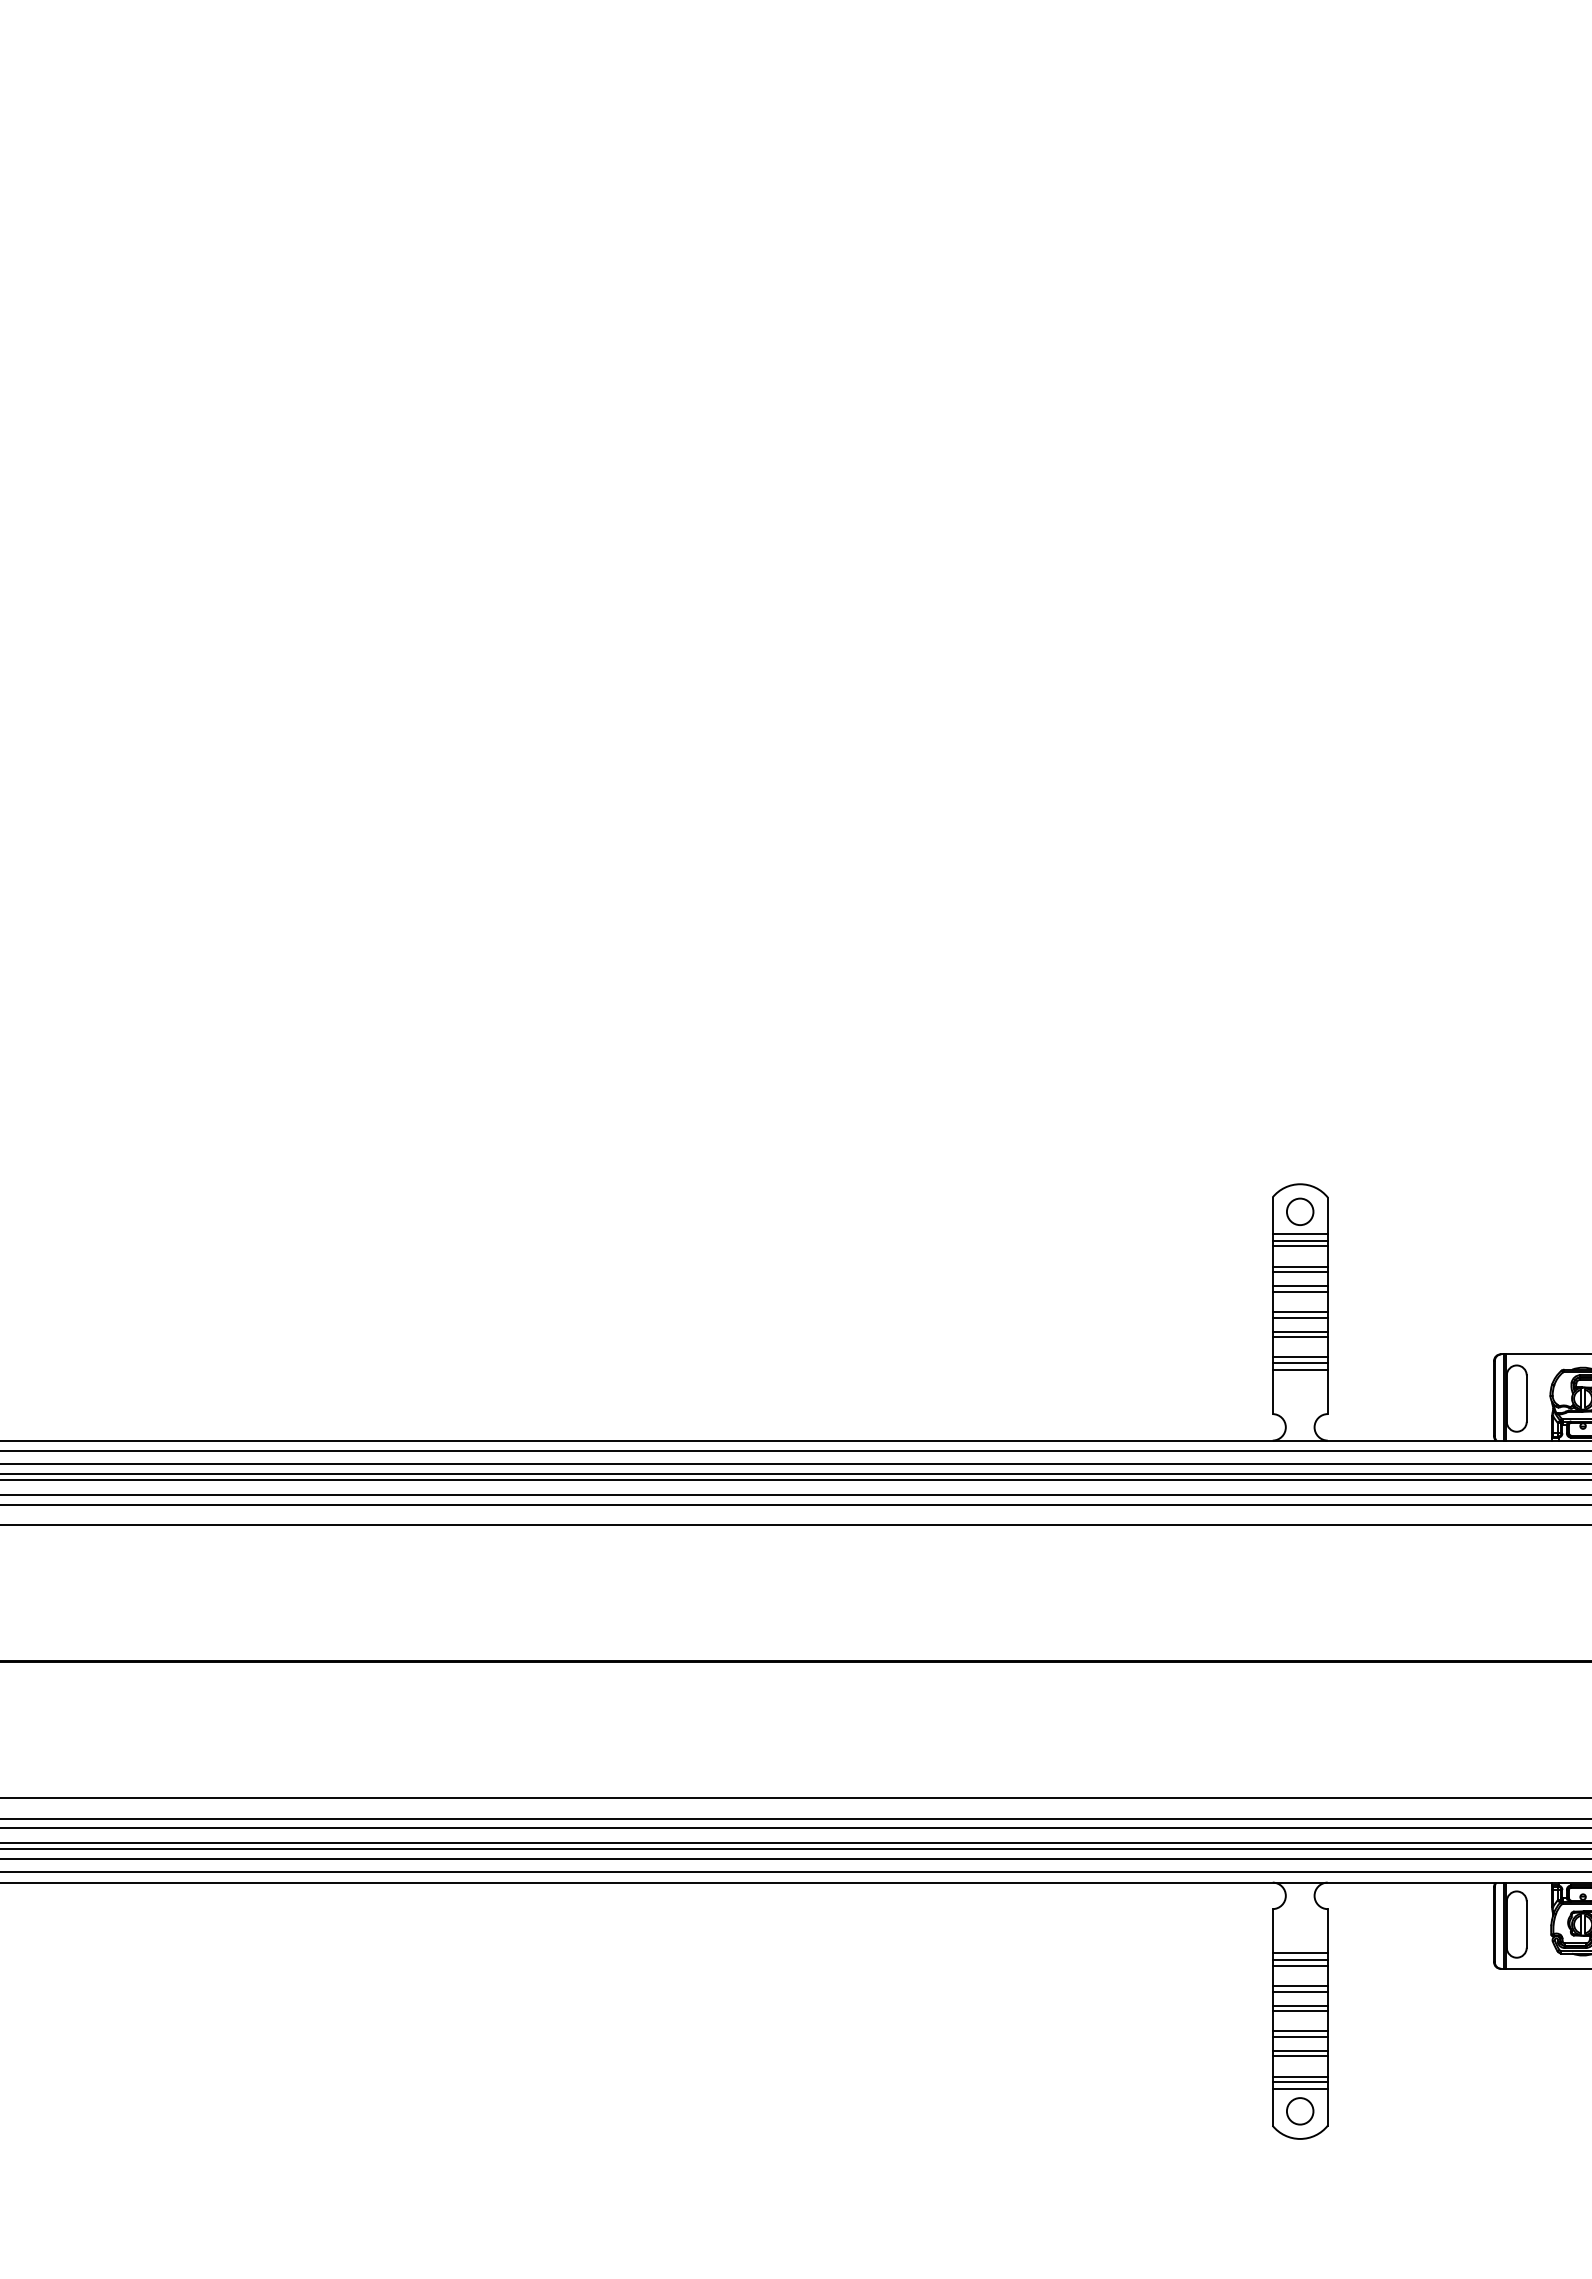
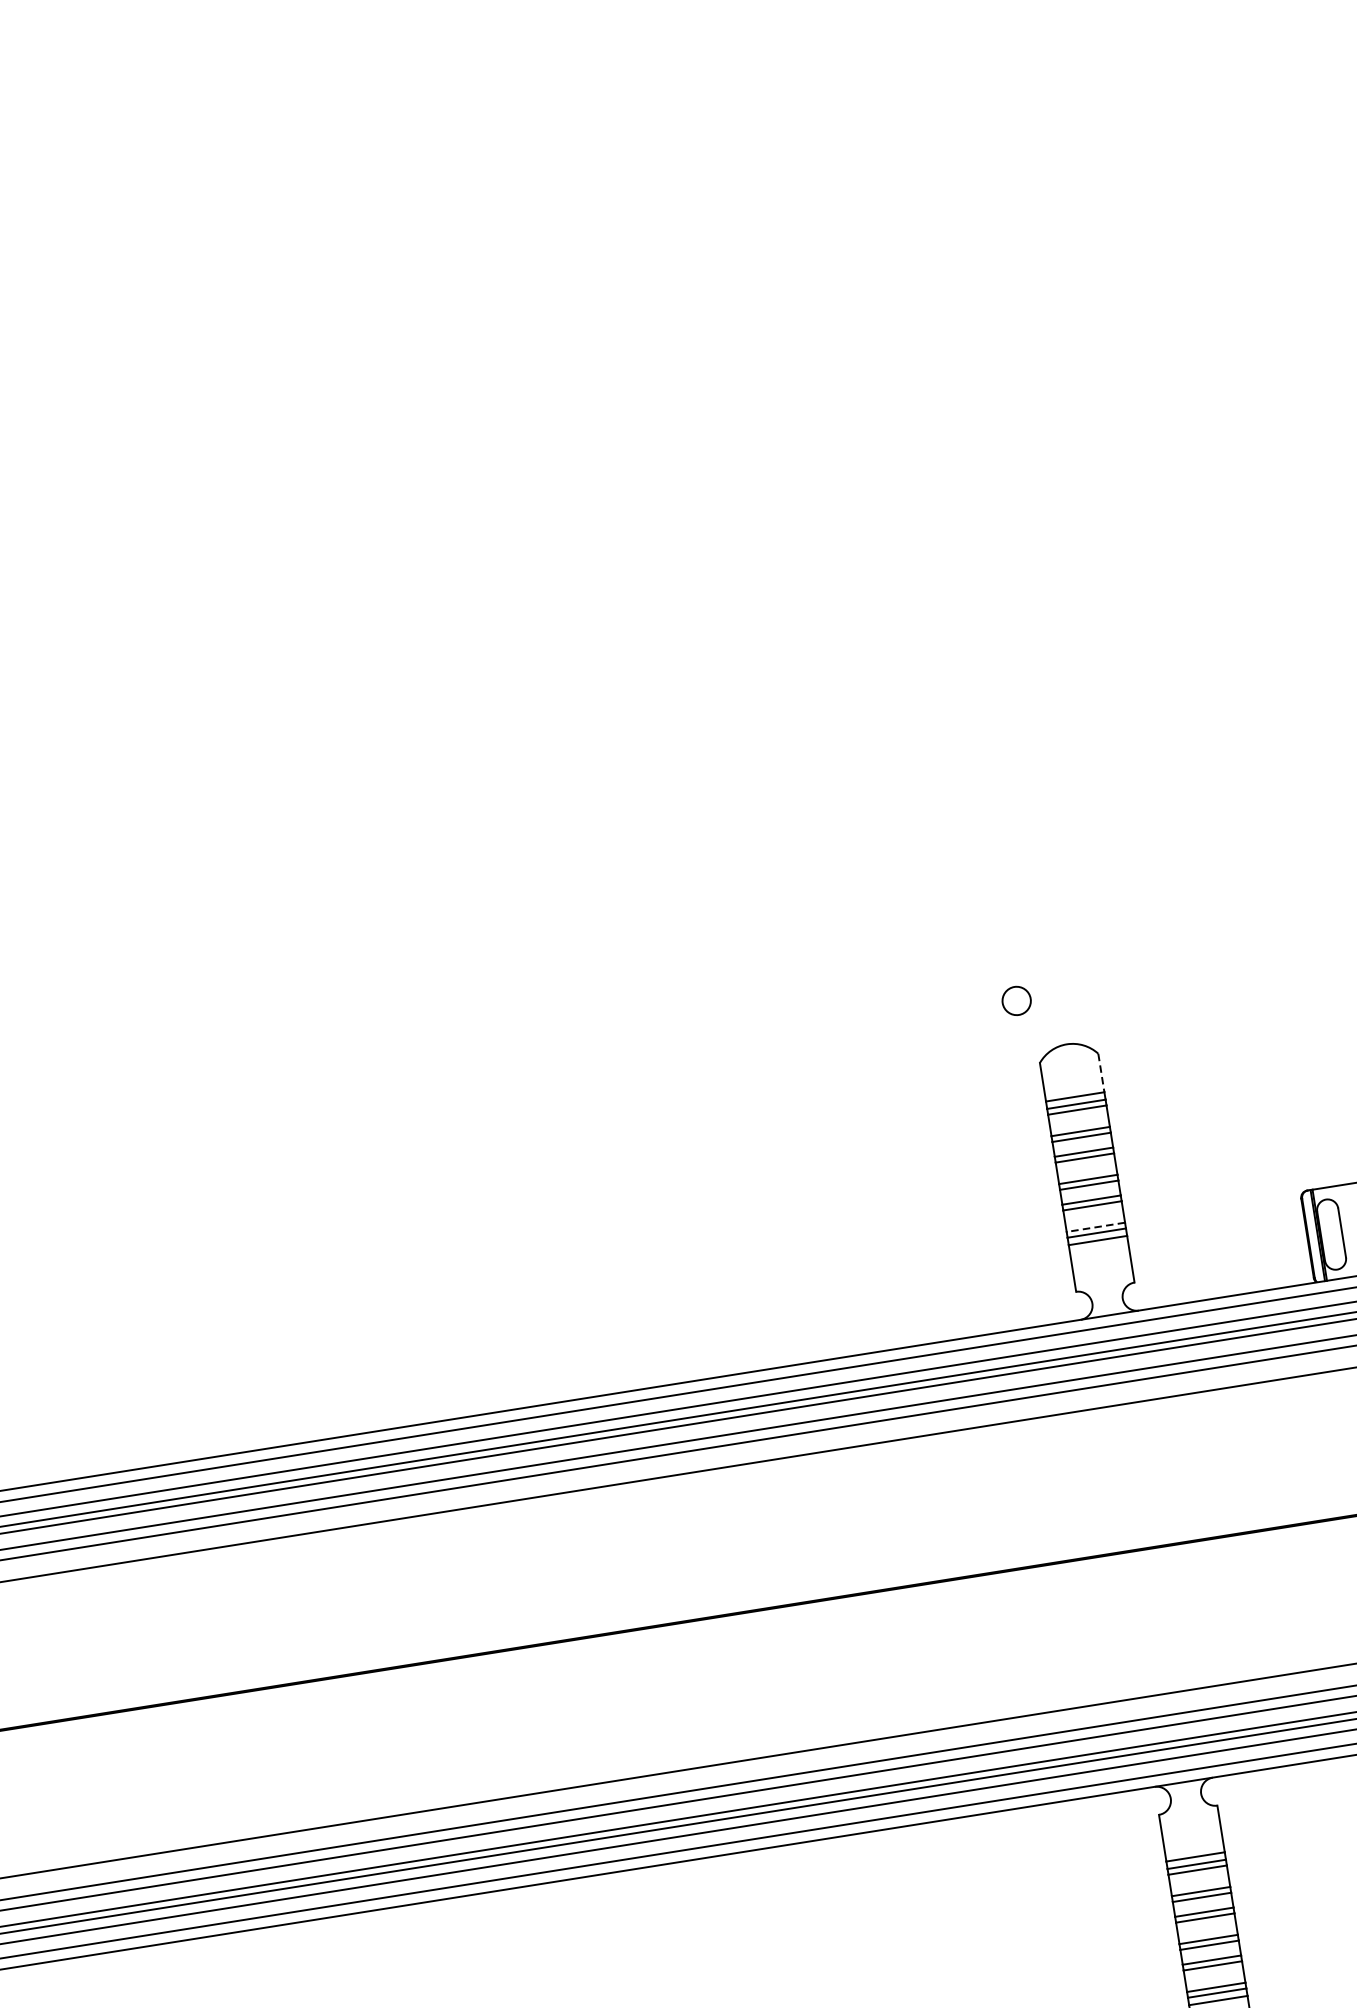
circle: (1300, 1211) -> (1016, 1000), moved
line: (1327, 1216) -> (1101, 1073), solid -> dashed
line: (1300, 1357) -> (1096, 1227), solid -> dashed

